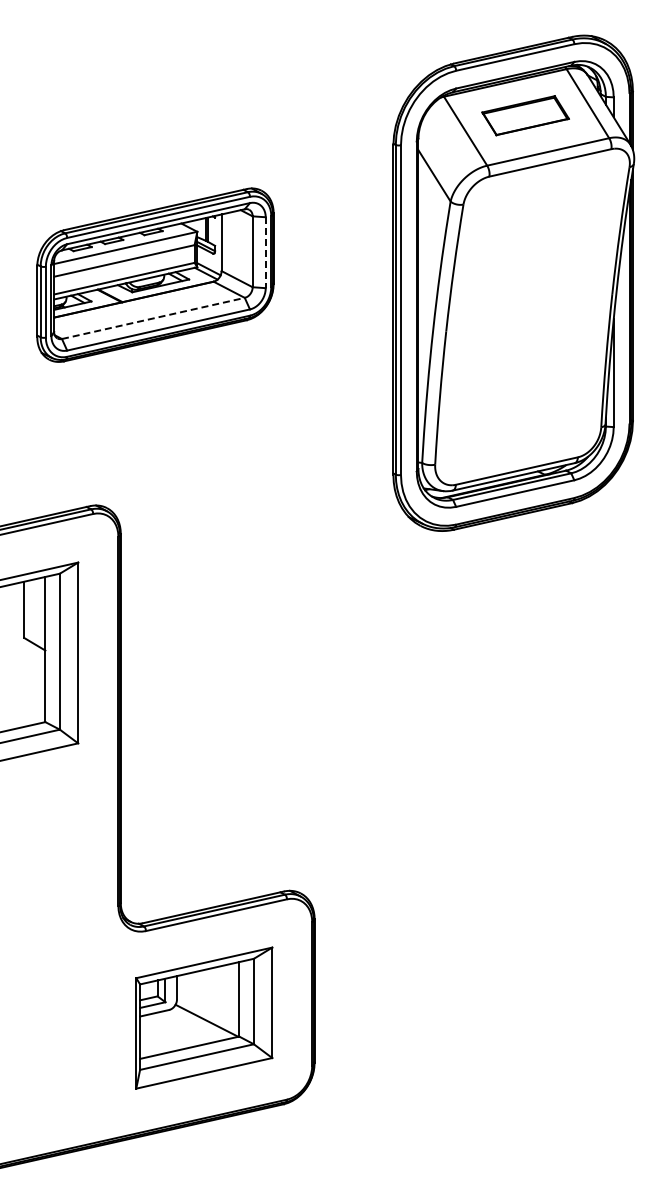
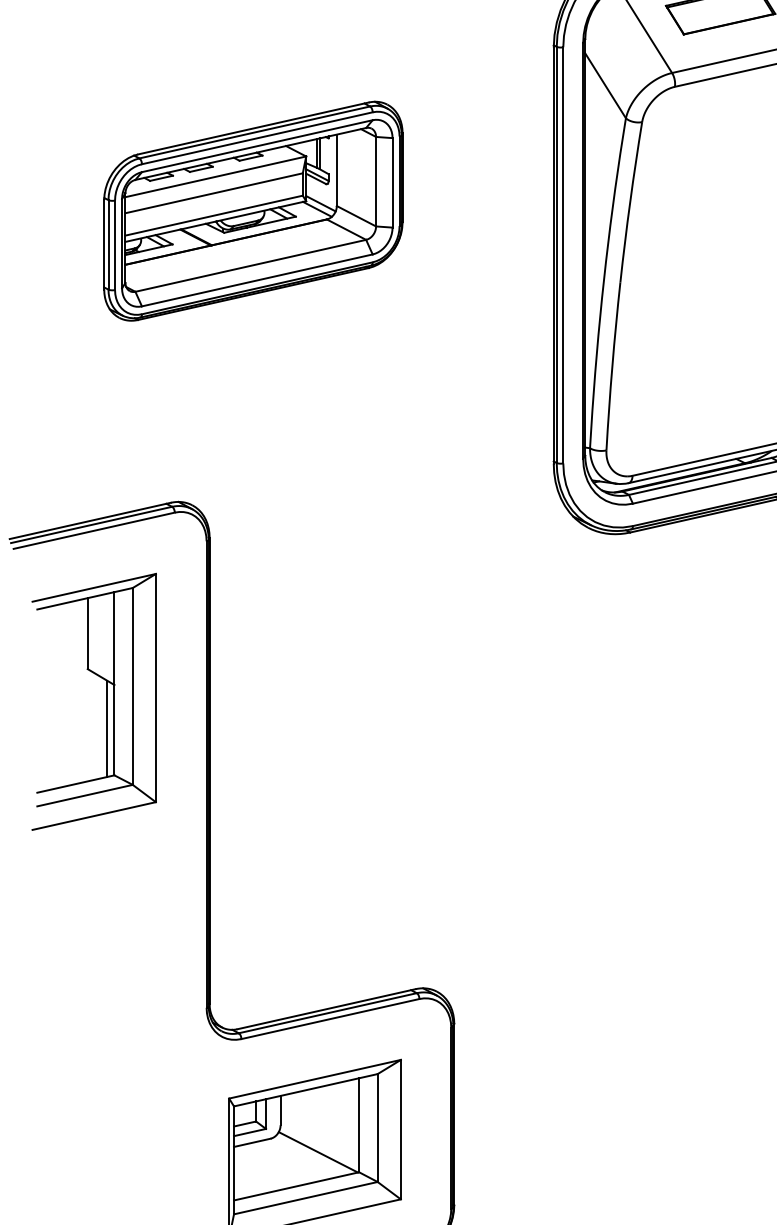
line: (265, 253) -> (392, 183), dashed -> solid
line: (153, 318) -> (250, 265), dashed -> solid
line: (39, 685) -> (107, 729), added

